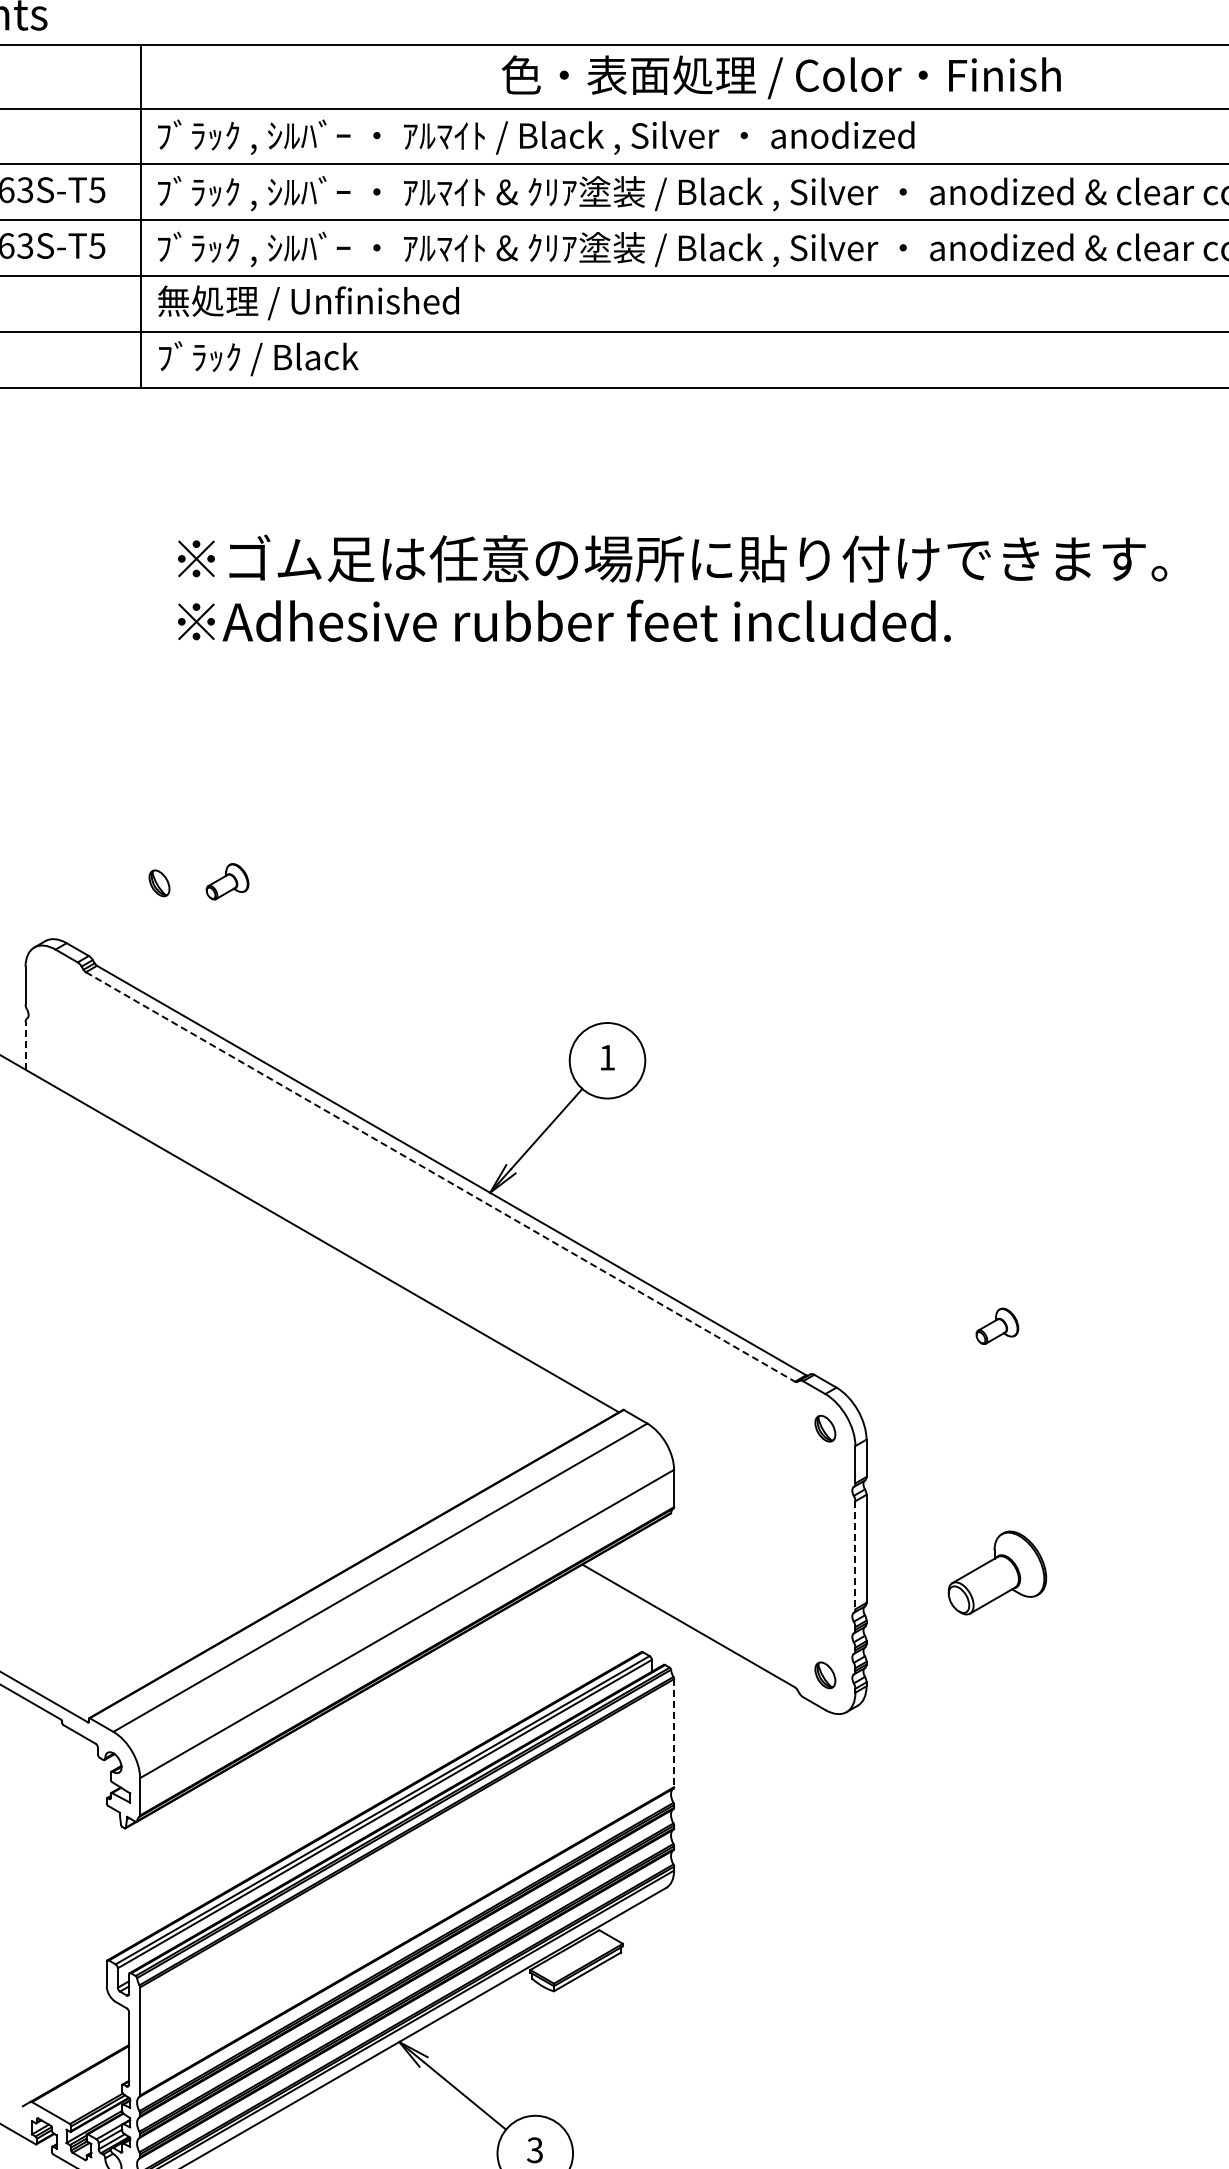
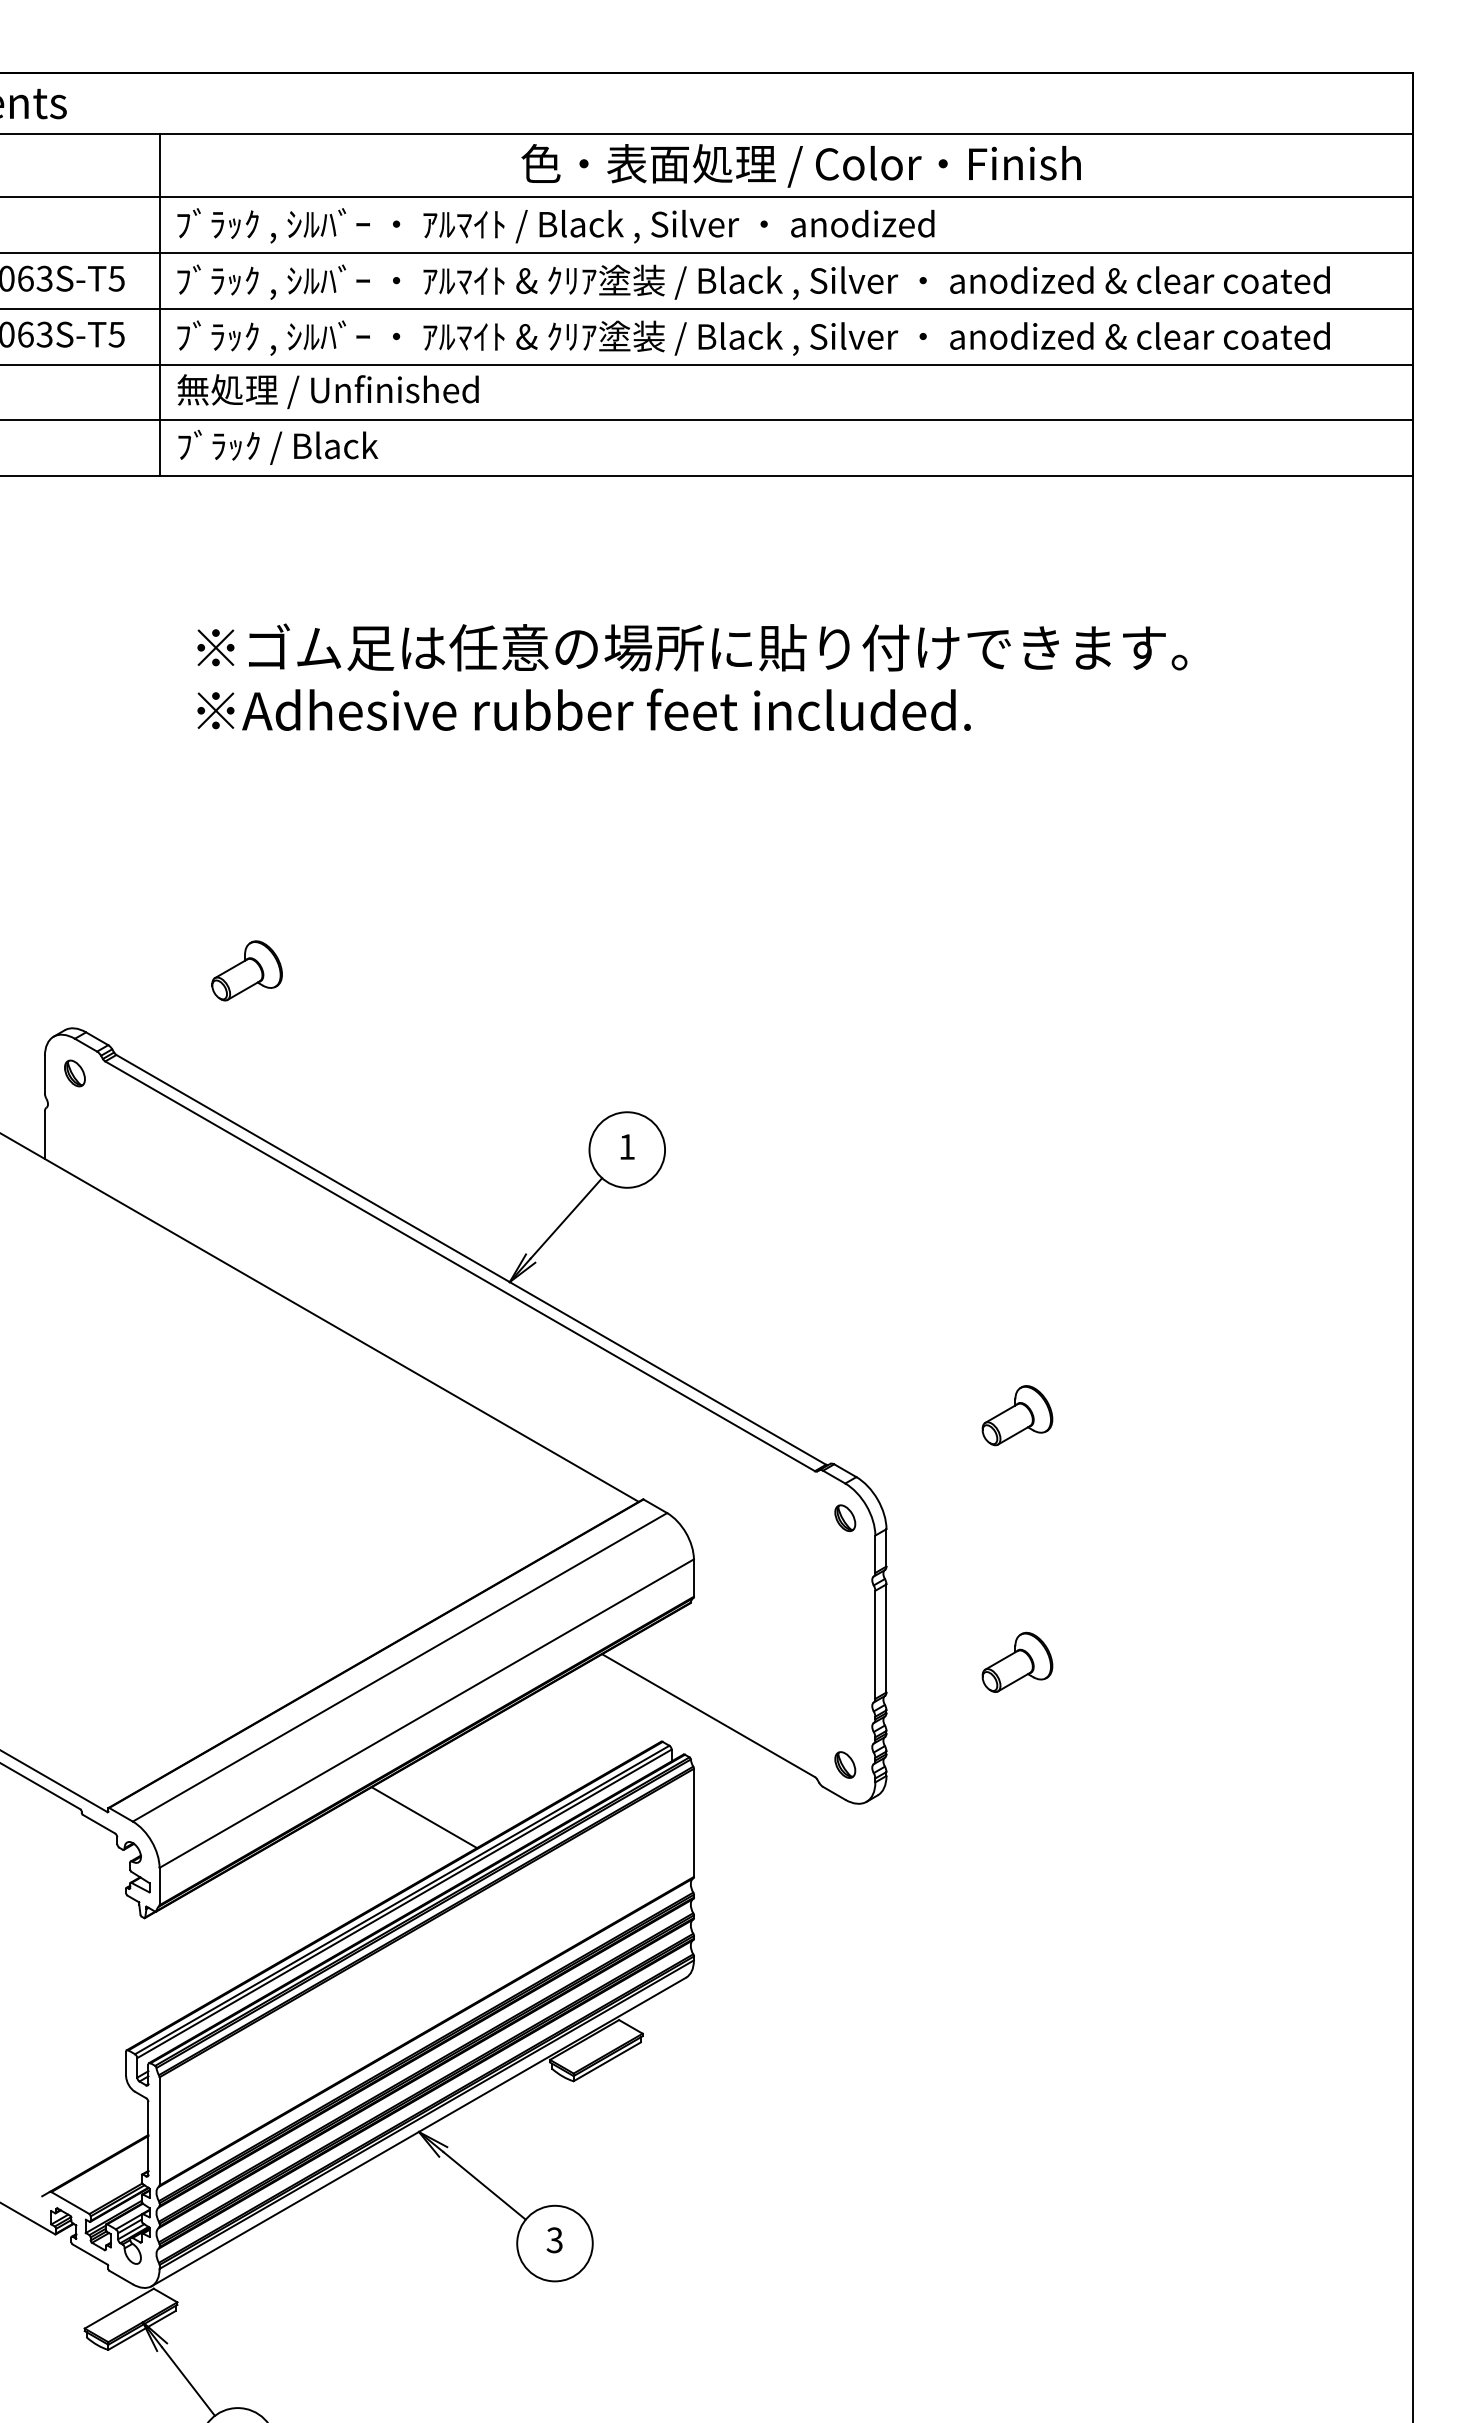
part: (227, 881) -> (246, 970), size x1.67
part: (159, 883) -> (74, 1073), moved
line: (25, 1046) -> (44, 1135), dashed -> solid
line: (440, 1177) -> (460, 1266), dashed -> solid
part: (997, 1326) -> (1017, 1415), size x1.67
line: (855, 1555) -> (875, 1645), dashed -> solid
part: (997, 1571) -> (1017, 1661), size x0.71
line: (404, 1727) -> (424, 1817), added
line: (673, 1733) -> (693, 1823), dashed -> solid

